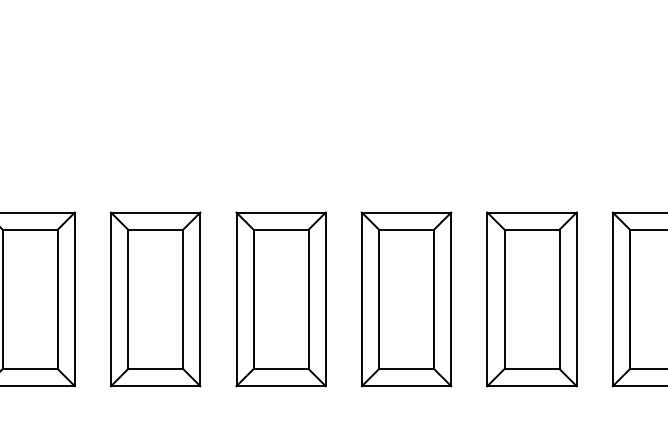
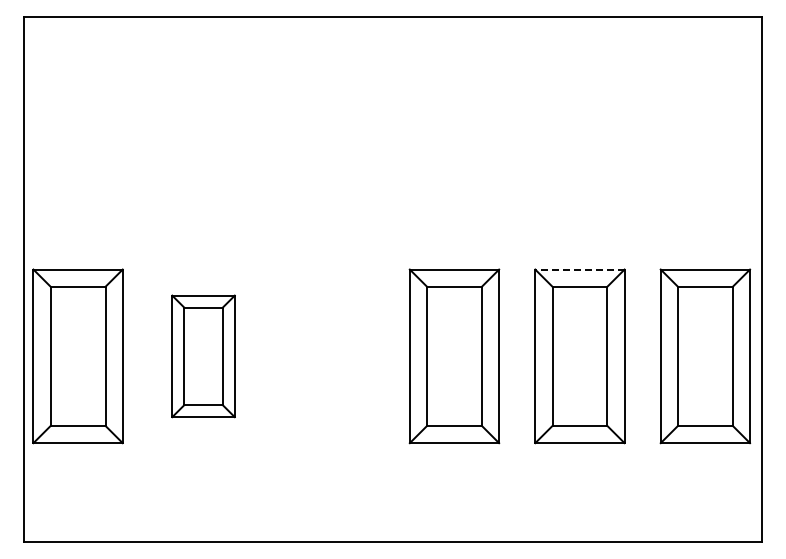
line: (531, 212) -> (579, 269), solid -> dashed
part: (155, 299) -> (203, 356), size x0.7
part: (280, 299) -> (328, 356), removed

